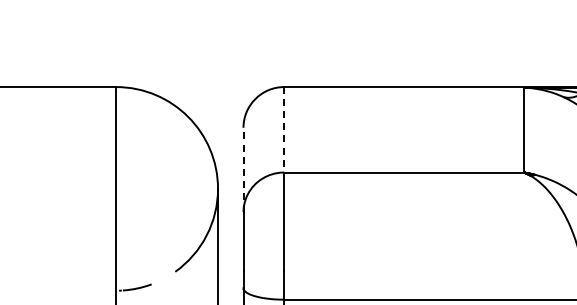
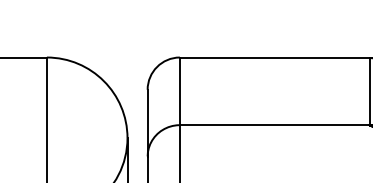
line: (284, 129) -> (180, 91), dashed -> solid
line: (243, 169) -> (147, 122), dashed -> solid

